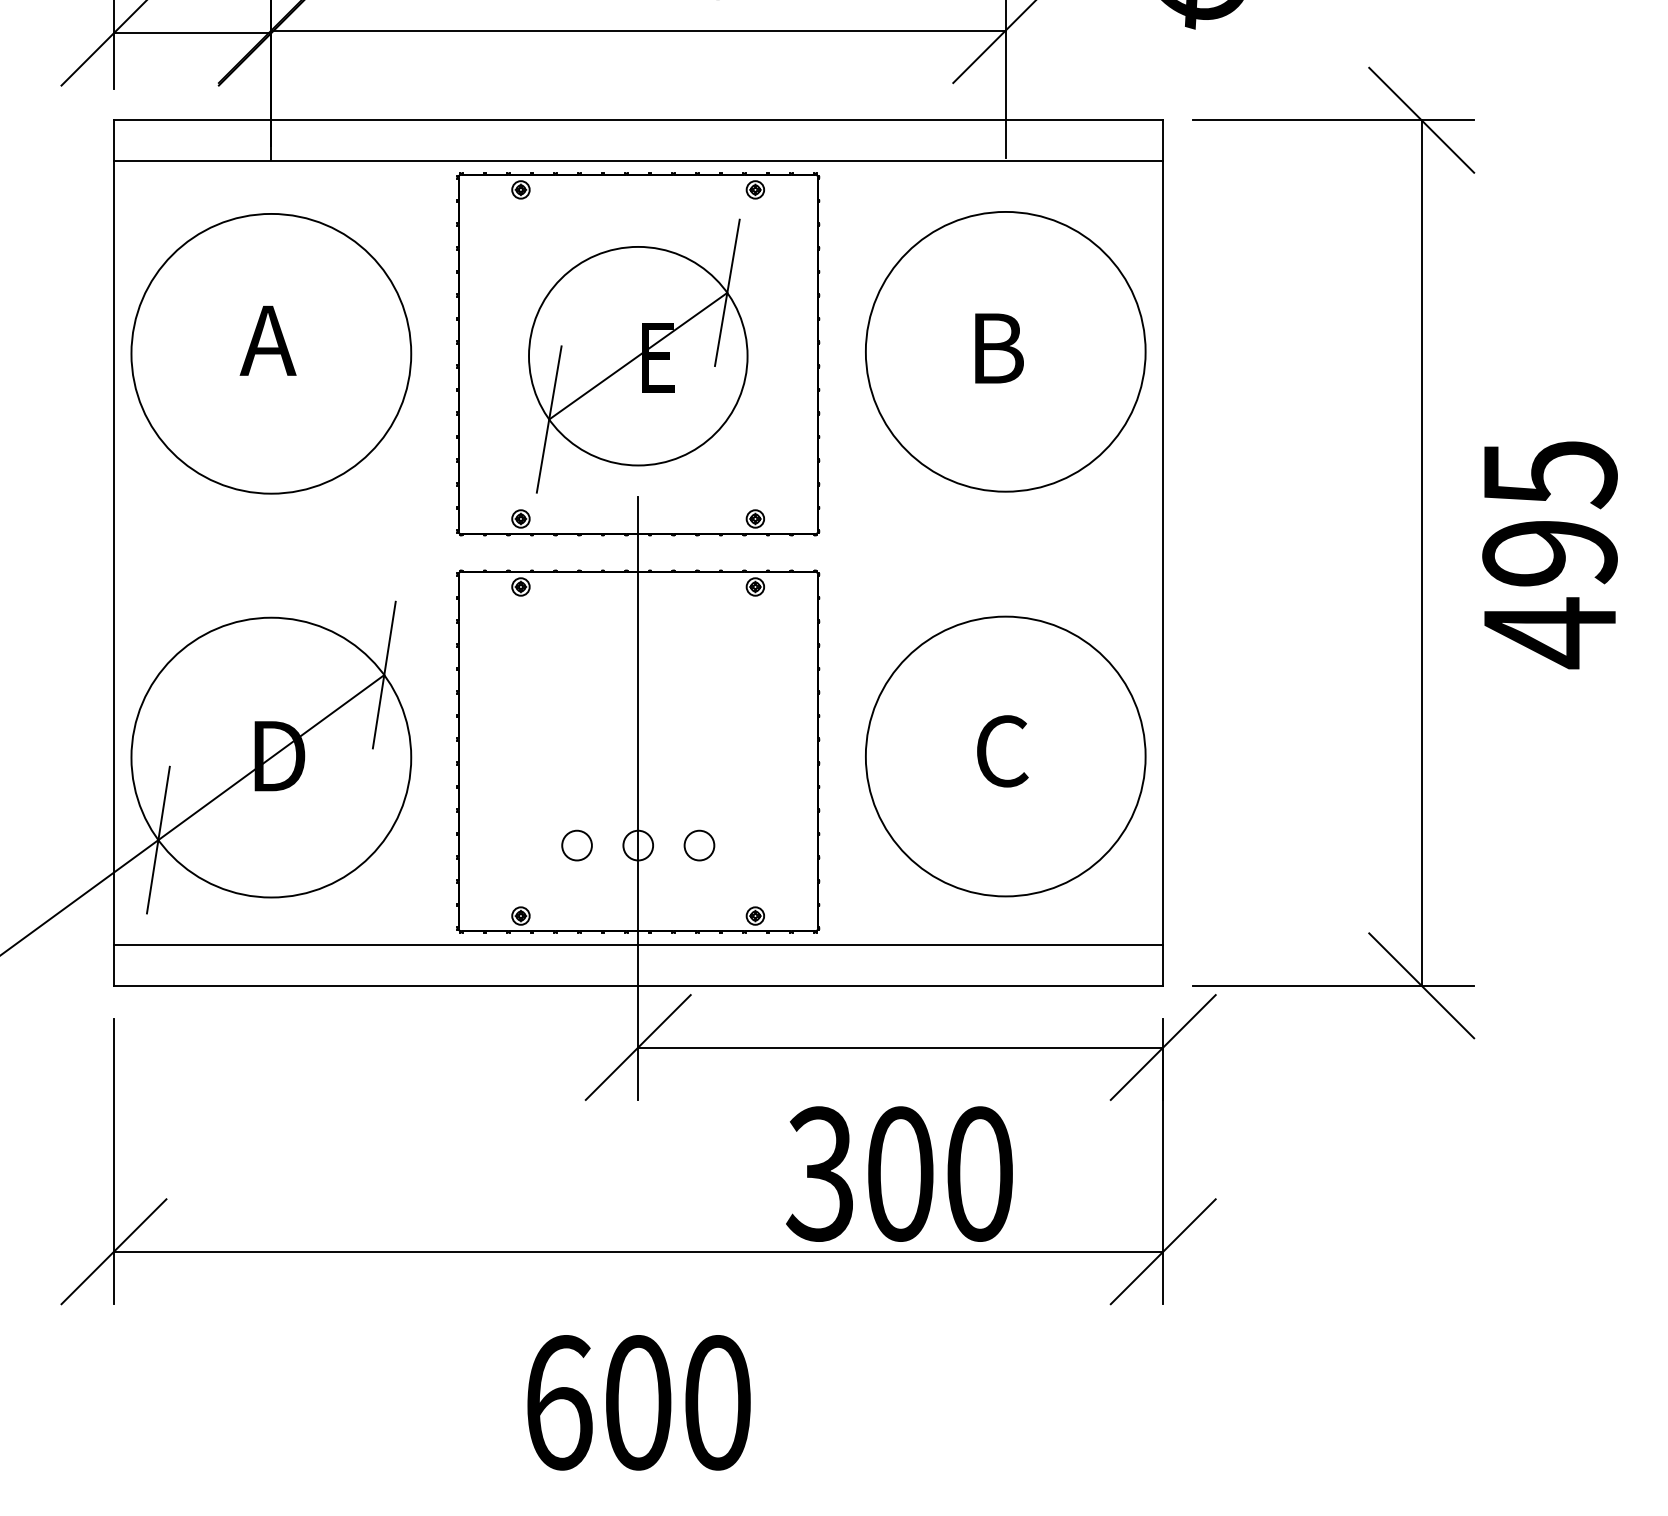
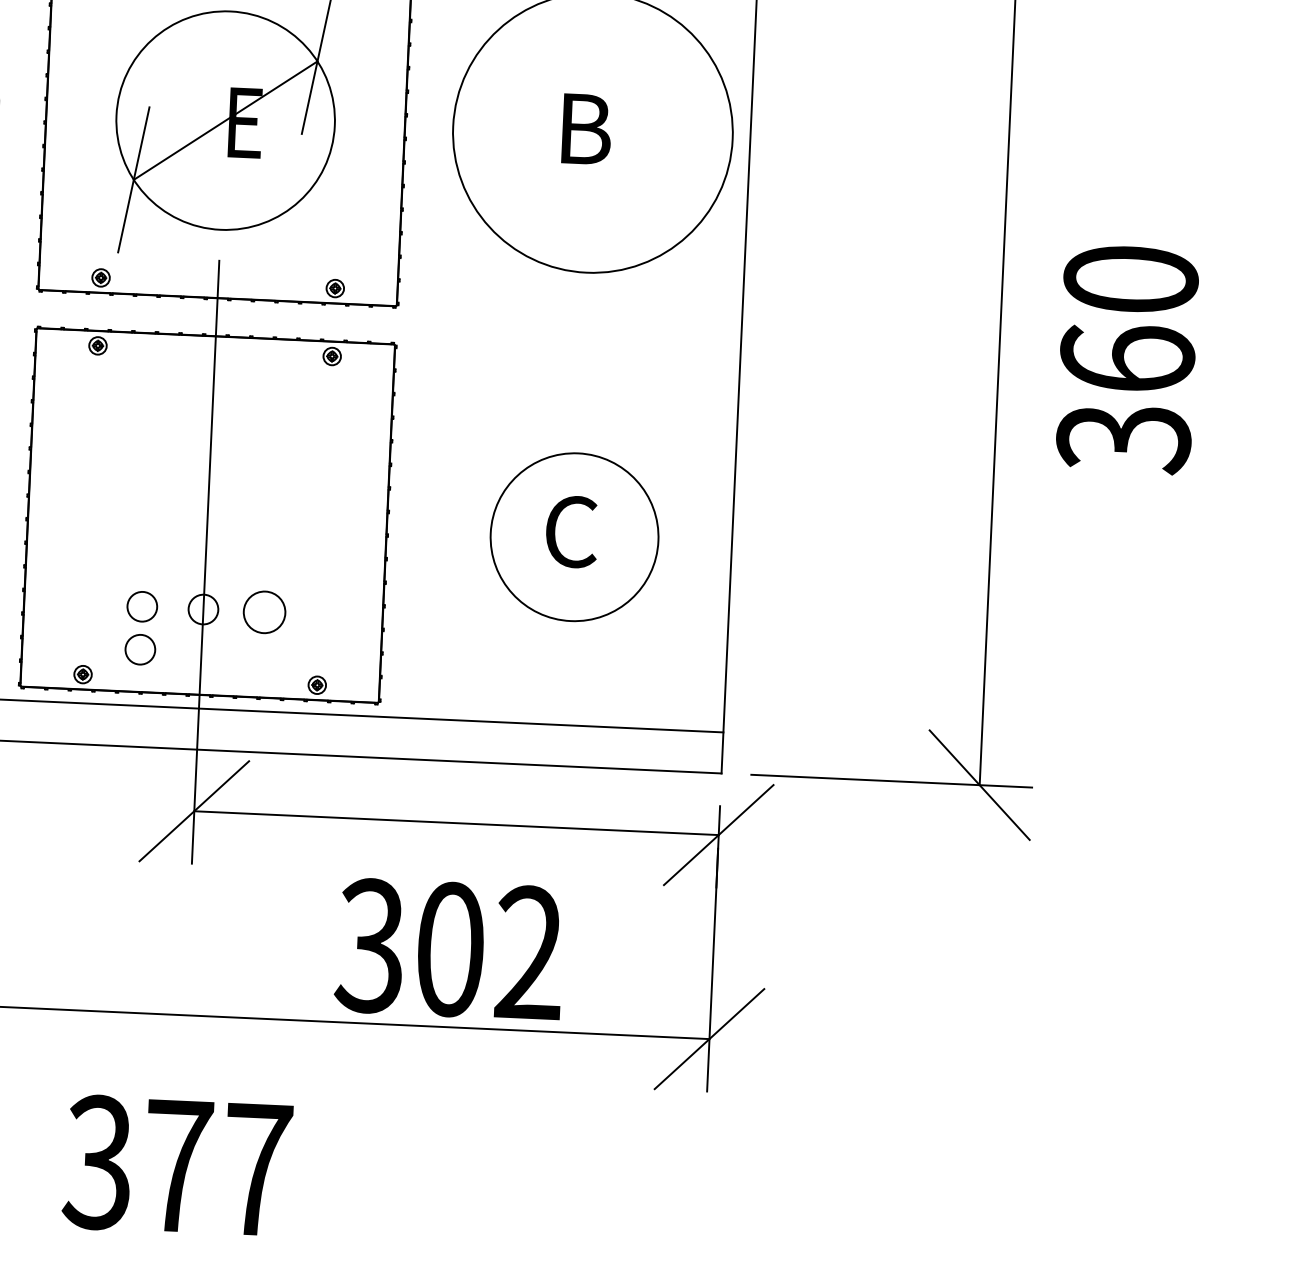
text: (1549, 555) -> (1126, 361), 495 -> 360
circle: (1005, 756) -> (574, 537), size x0.6
circle: (699, 845) -> (264, 612), size x1.4
circle: (576, 888) -> (139, 649), added
text: (979, 1173) -> (529, 952), 300 -> 302
text: (636, 1402) -> (176, 1165), 600 -> 377

